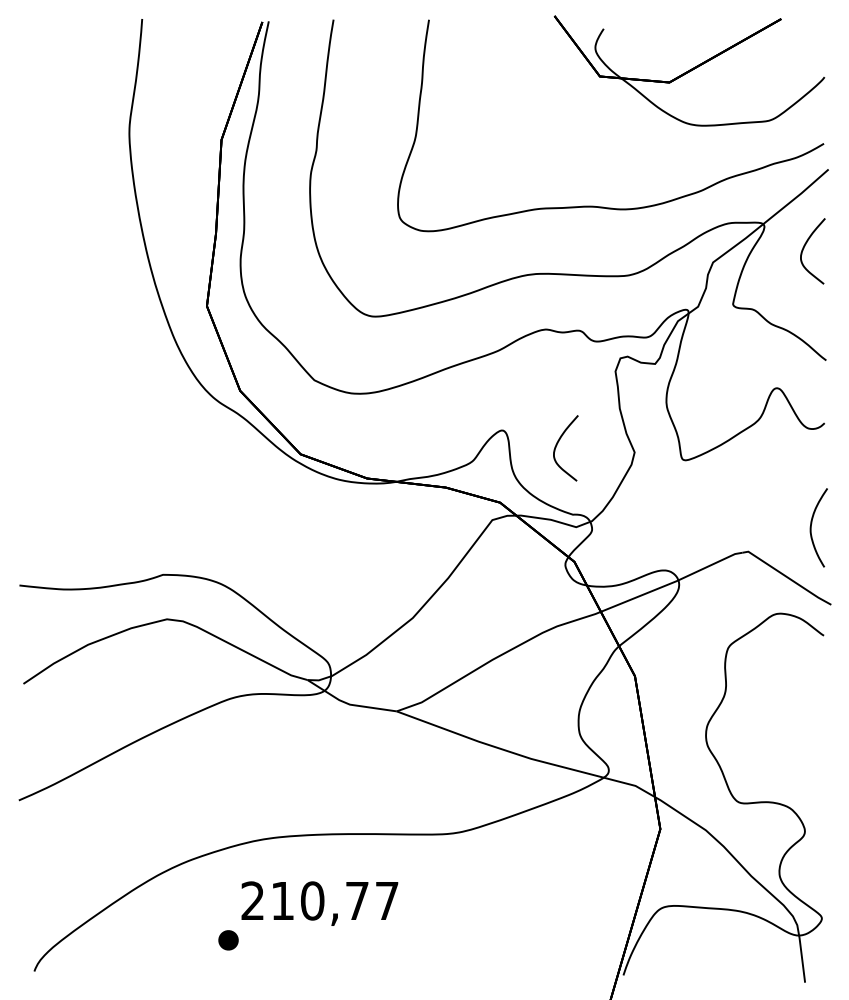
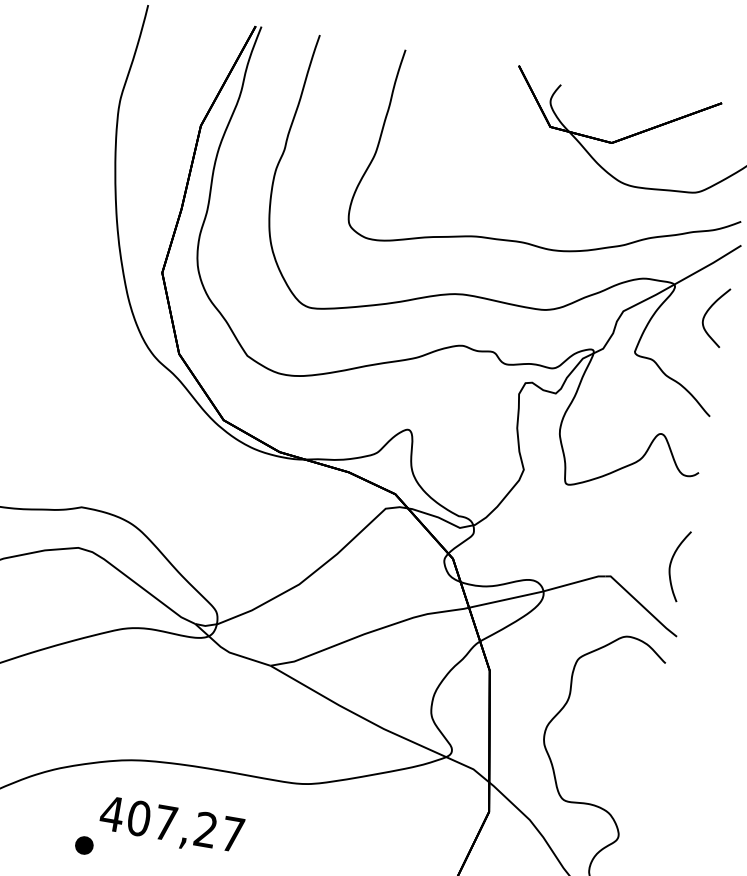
curve: (557, 445) -> (455, 451), removed
text: (304, 900) -> (158, 821), 210,77 -> 407,27

